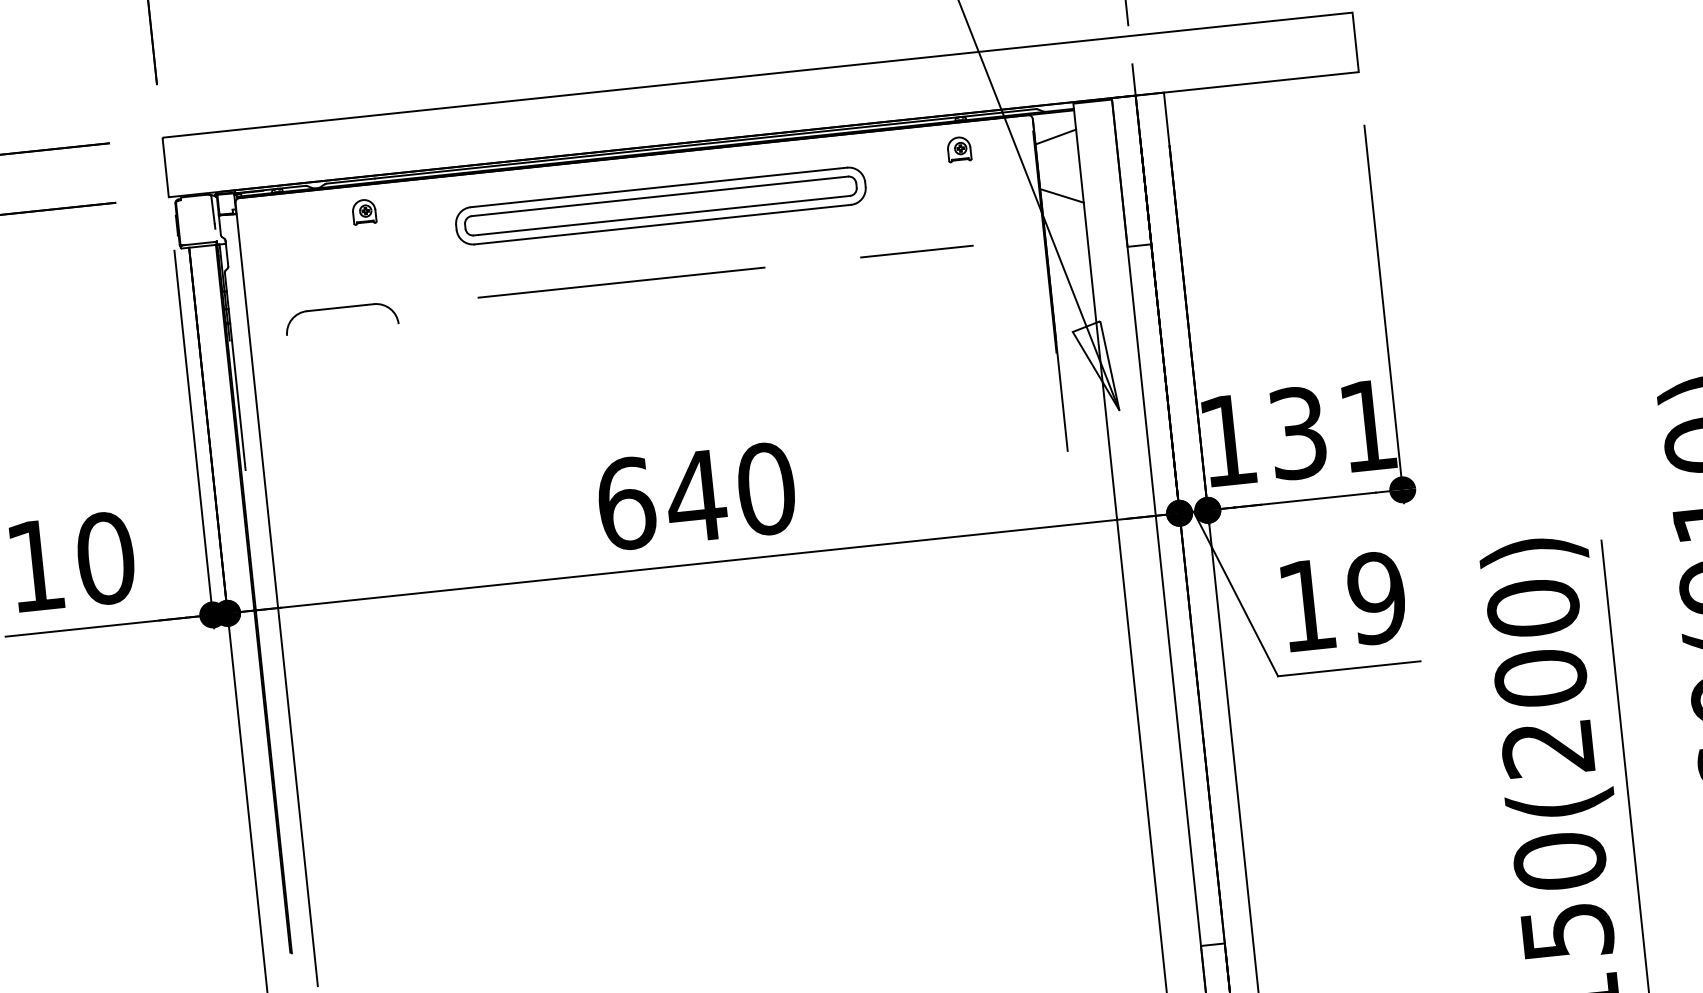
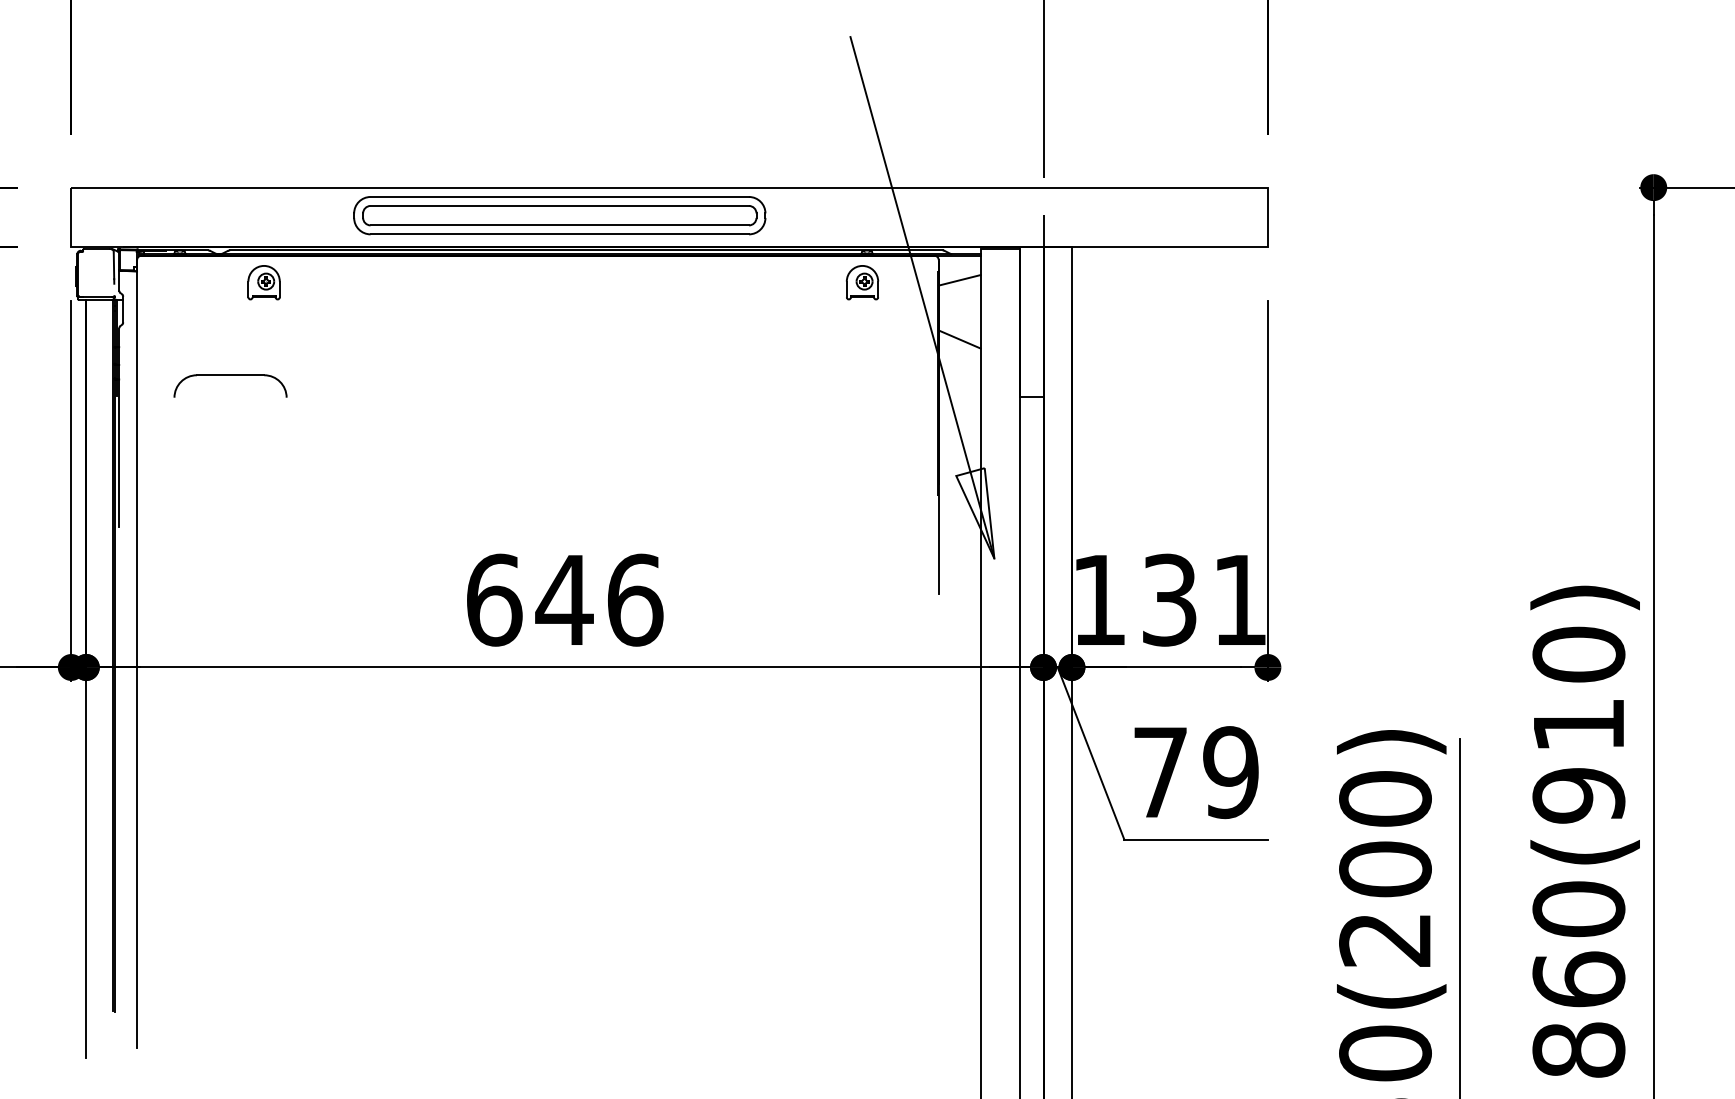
part: (959, 149) -> (862, 282), size x1.4
part: (660, 205) -> (559, 215), moved
part: (364, 211) -> (264, 282), size x1.4
line: (916, 251) -> (809, 379), removed
line: (621, 282) -> (512, 379), removed
text: (766, 488) -> (635, 599), 640 -> 646
text: (1306, 605) -> (1160, 772), 19 -> 79

